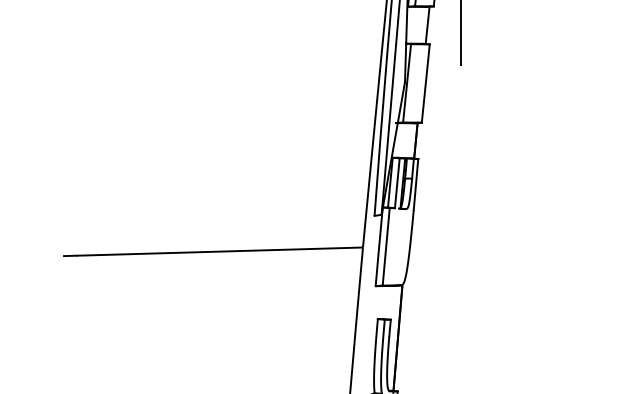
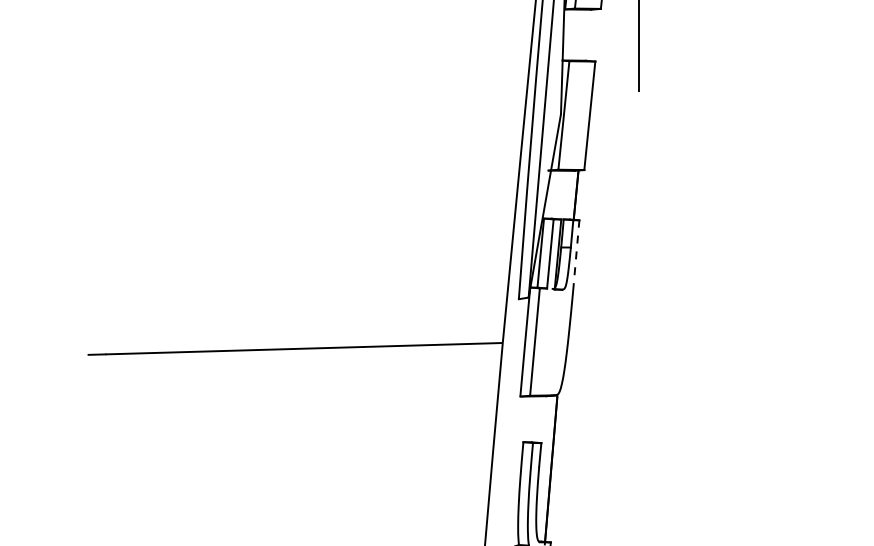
line: (427, 24) -> (592, 34), removed
line: (416, 184) -> (576, 255), solid -> dashed

